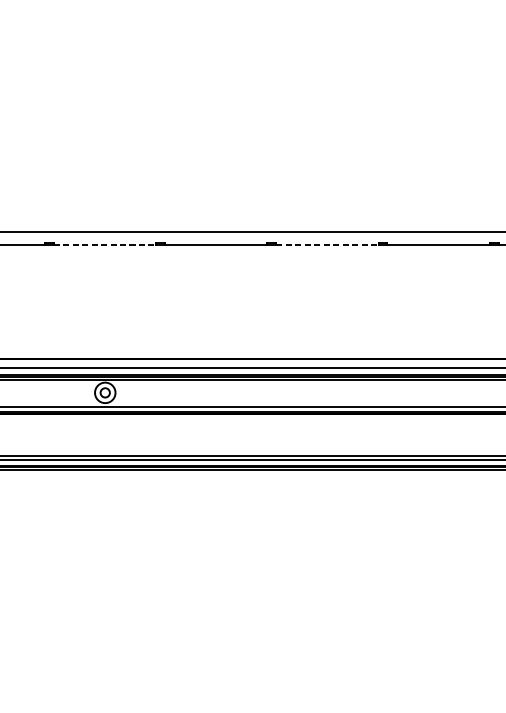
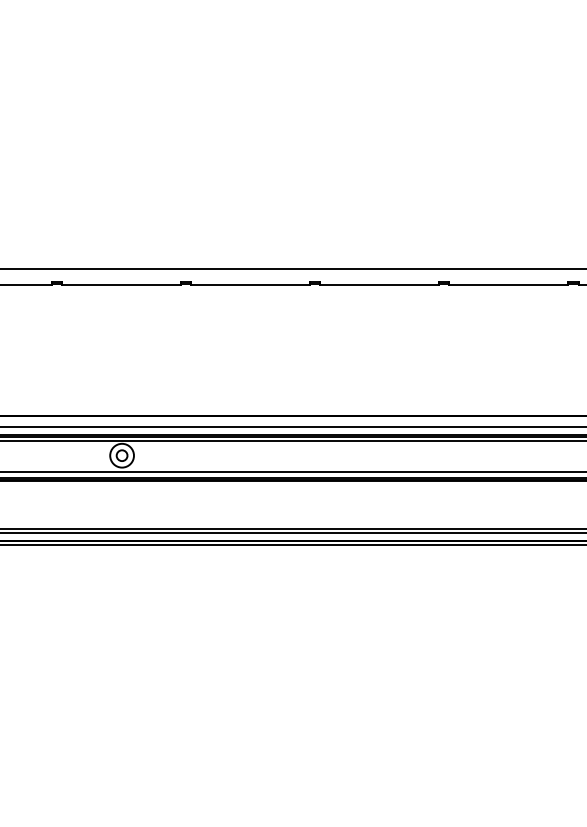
line: (105, 245) -> (122, 284), dashed -> solid
line: (327, 245) -> (380, 284), dashed -> solid

